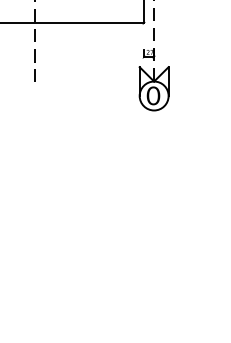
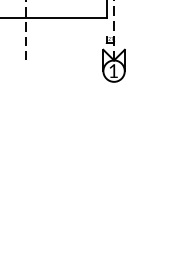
text: (153, 95) -> (113, 70), 0 -> 1

